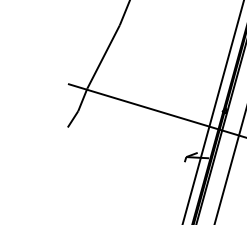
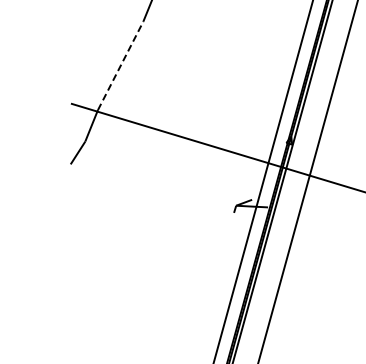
line: (103, 56) -> (120, 65), solid -> dashed

